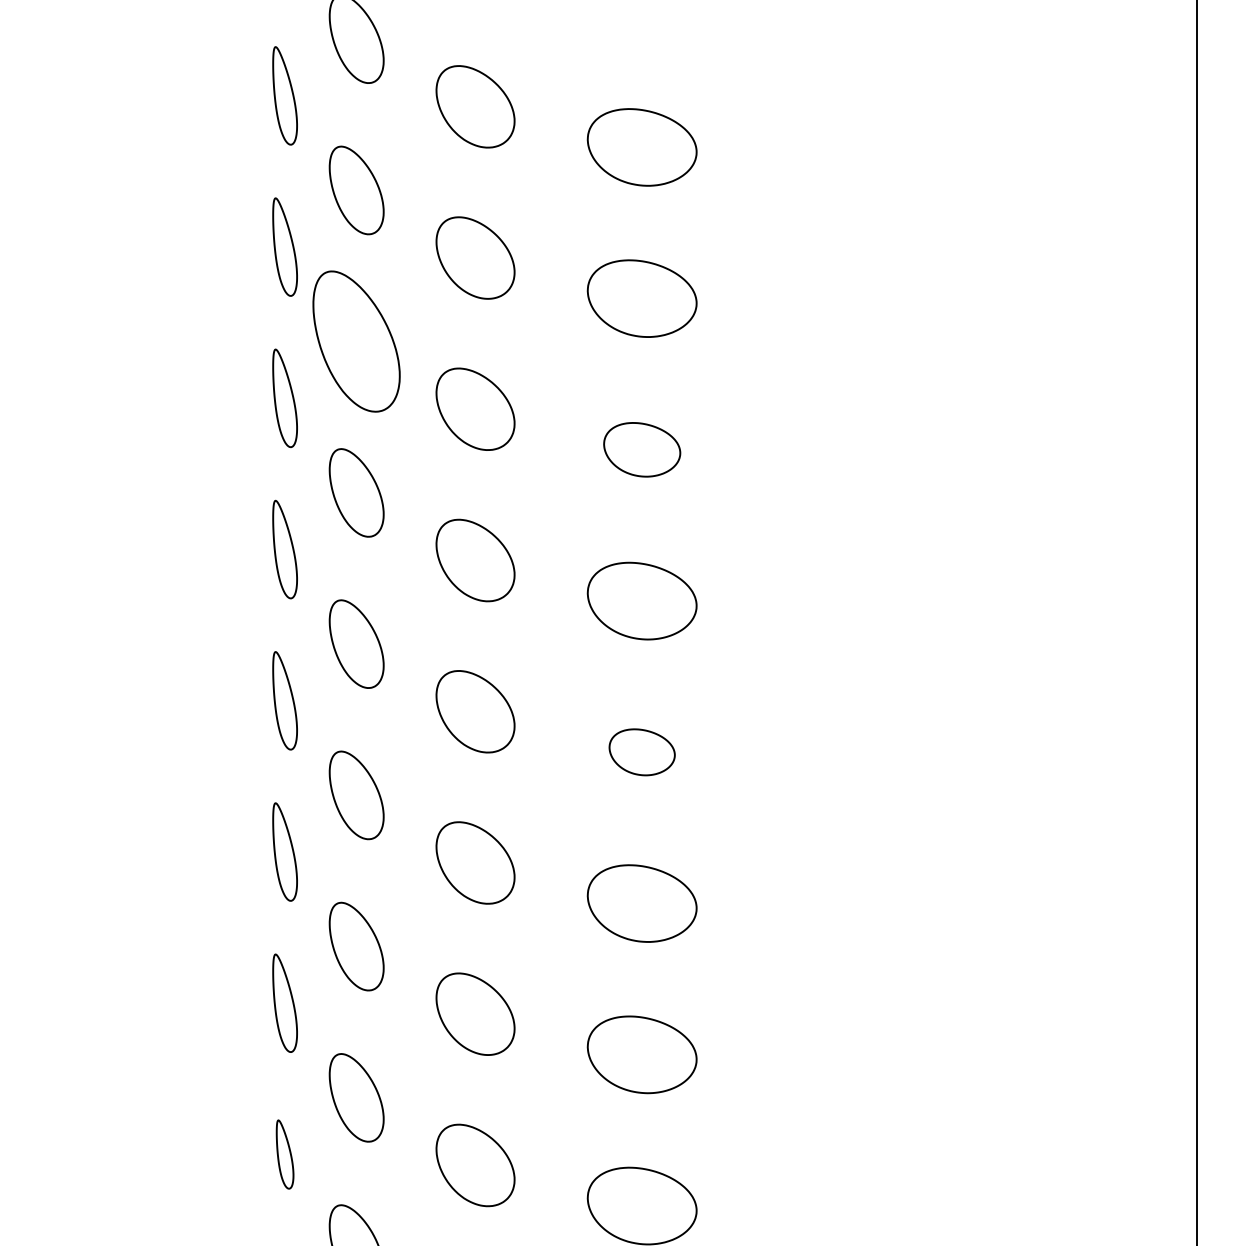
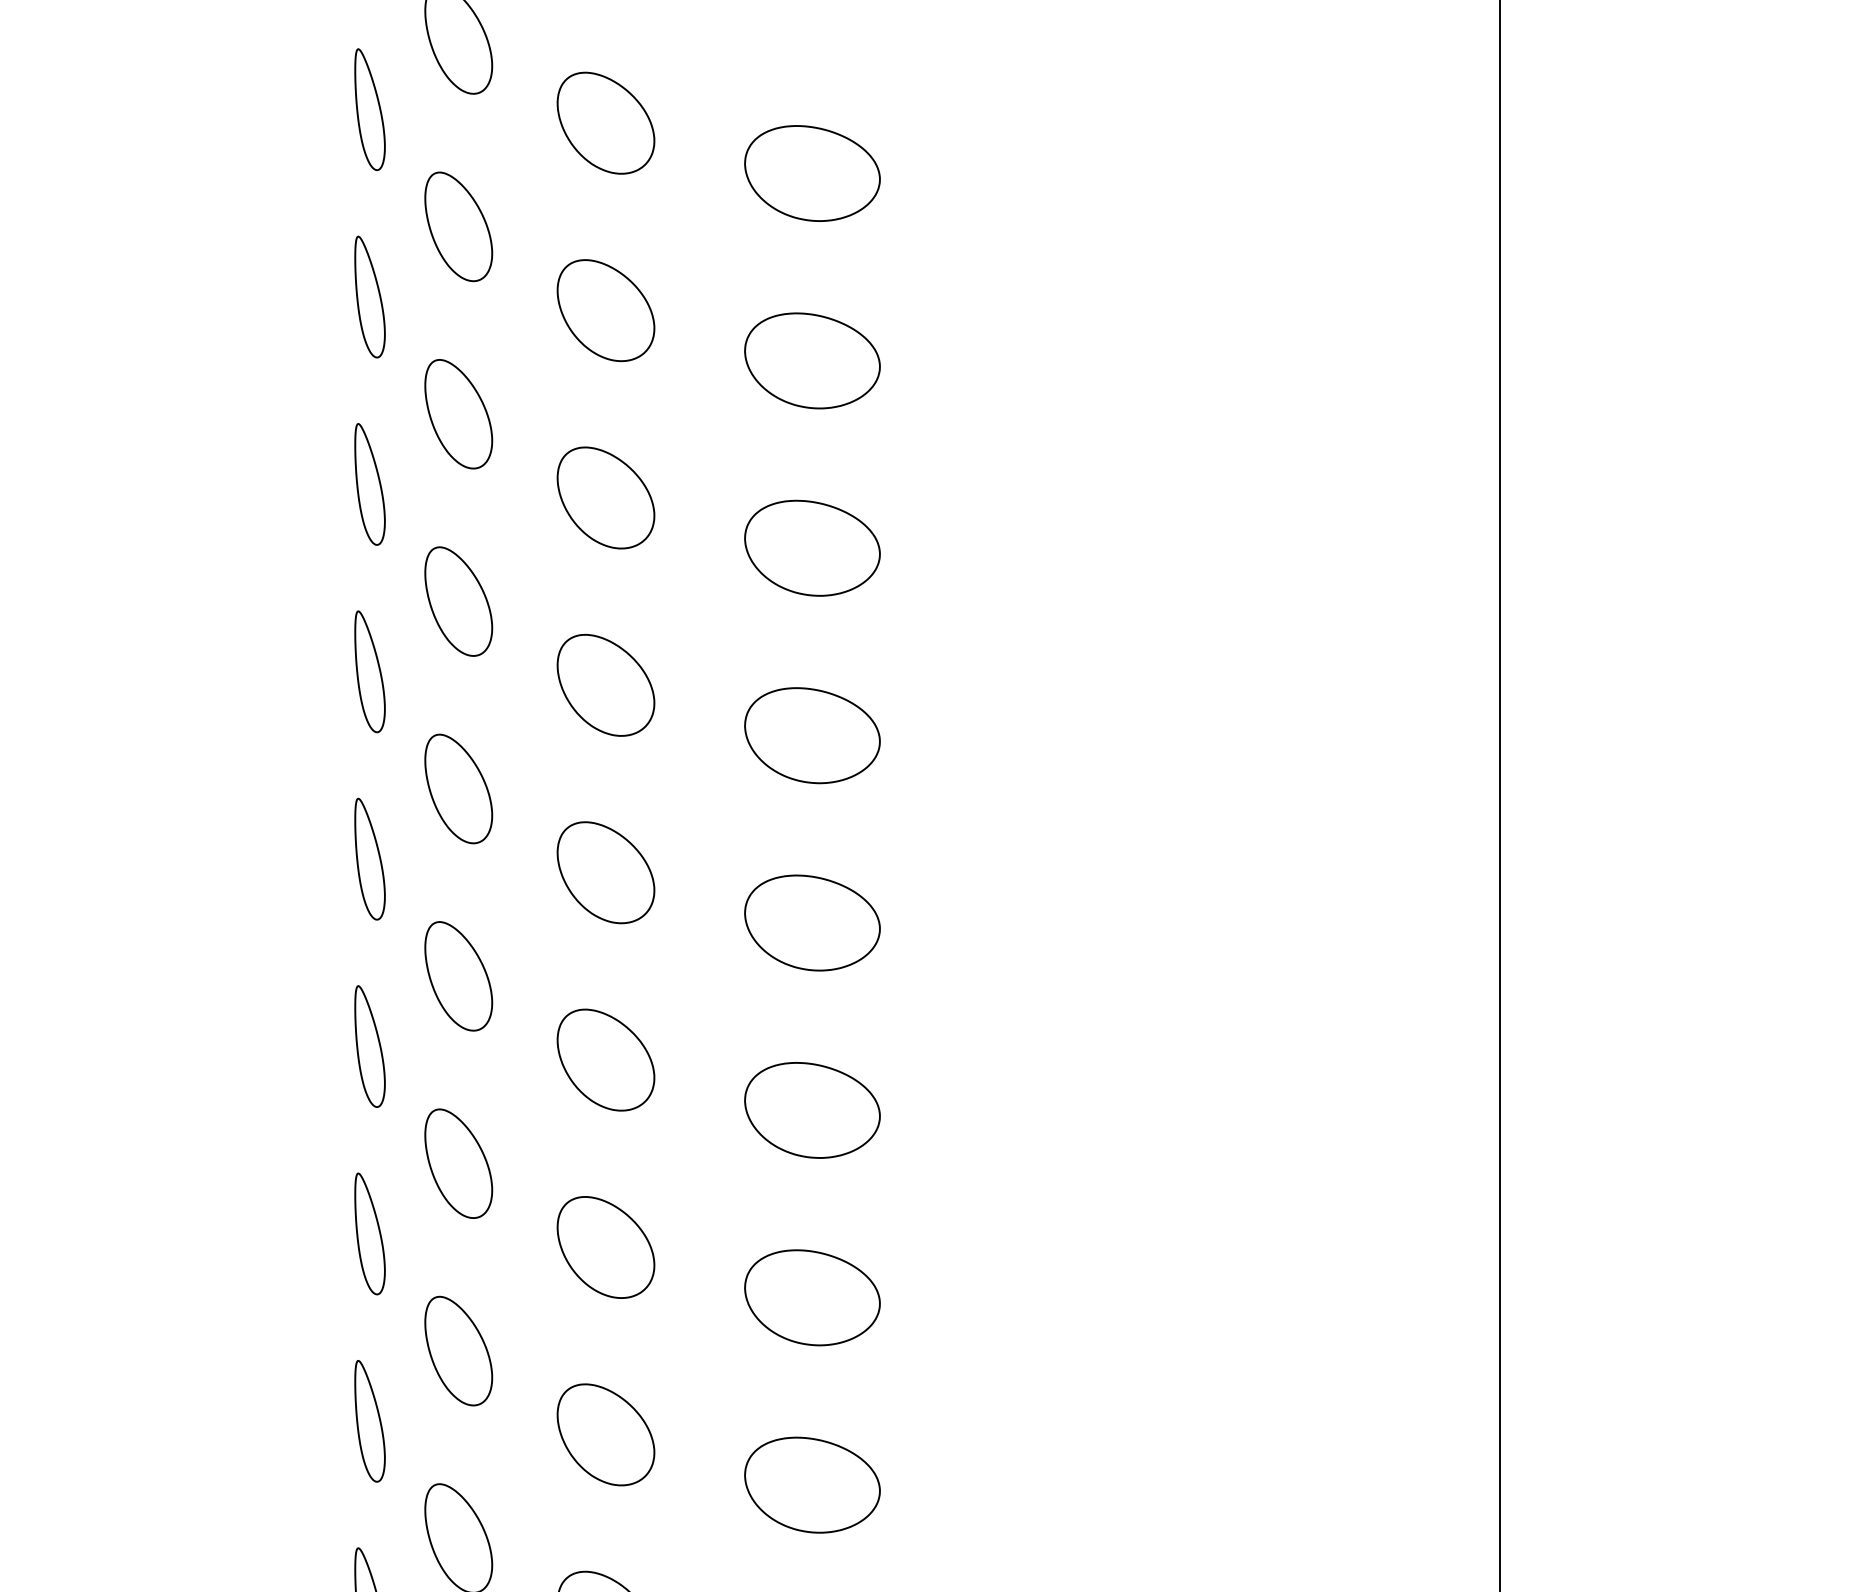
part: (356, 341) -> (458, 414), size x0.62
part: (642, 449) -> (812, 547), size x1.43
part: (642, 751) -> (812, 922), size x1.67
part: (284, 1154) -> (369, 1421), size x1.43

